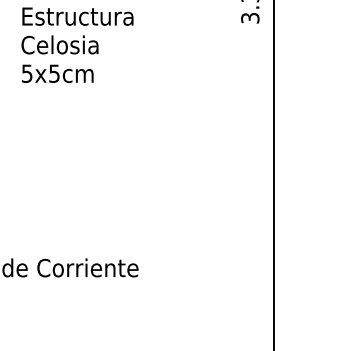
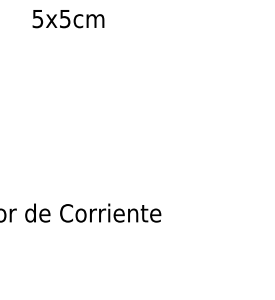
text: (57, 73) -> (68, 18), moved

